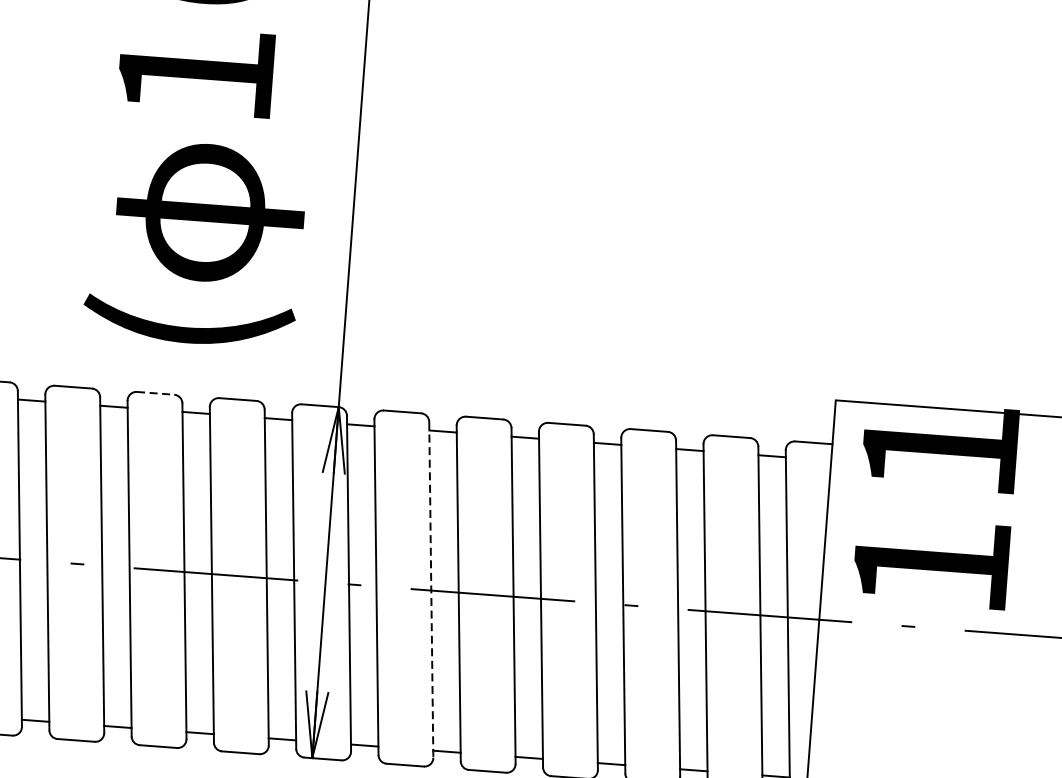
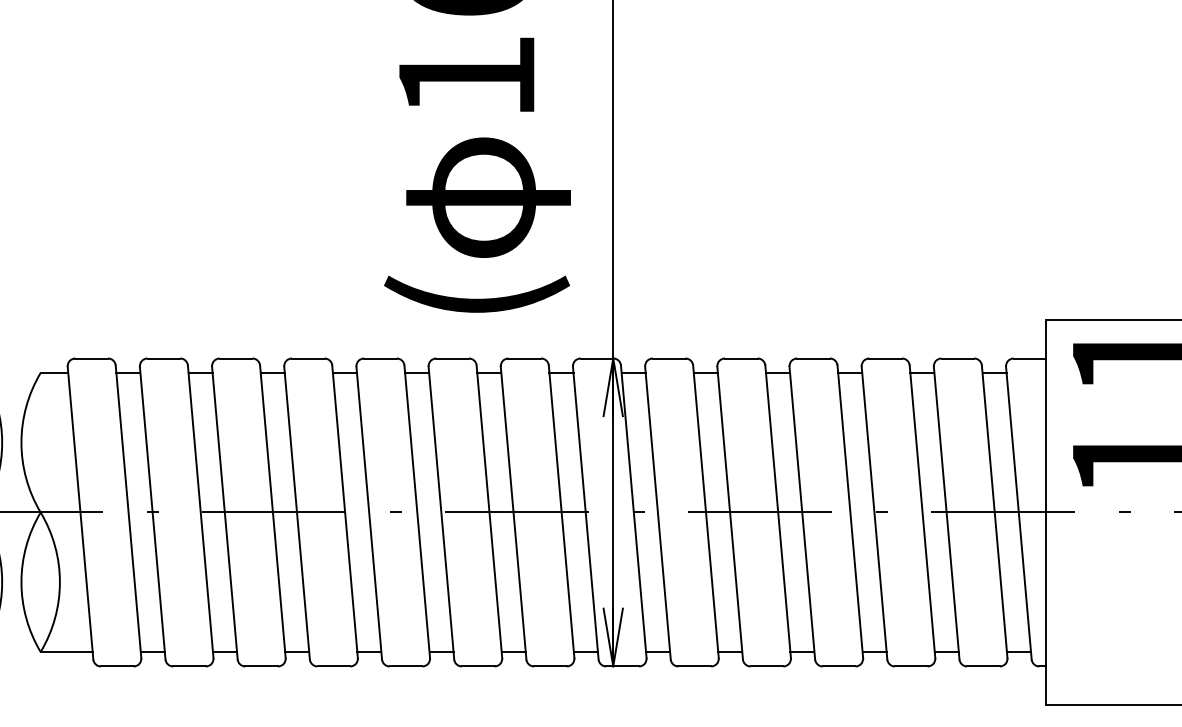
line: (156, 393) -> (453, 358), dashed -> solid
line: (430, 589) -> (705, 511), dashed -> solid

